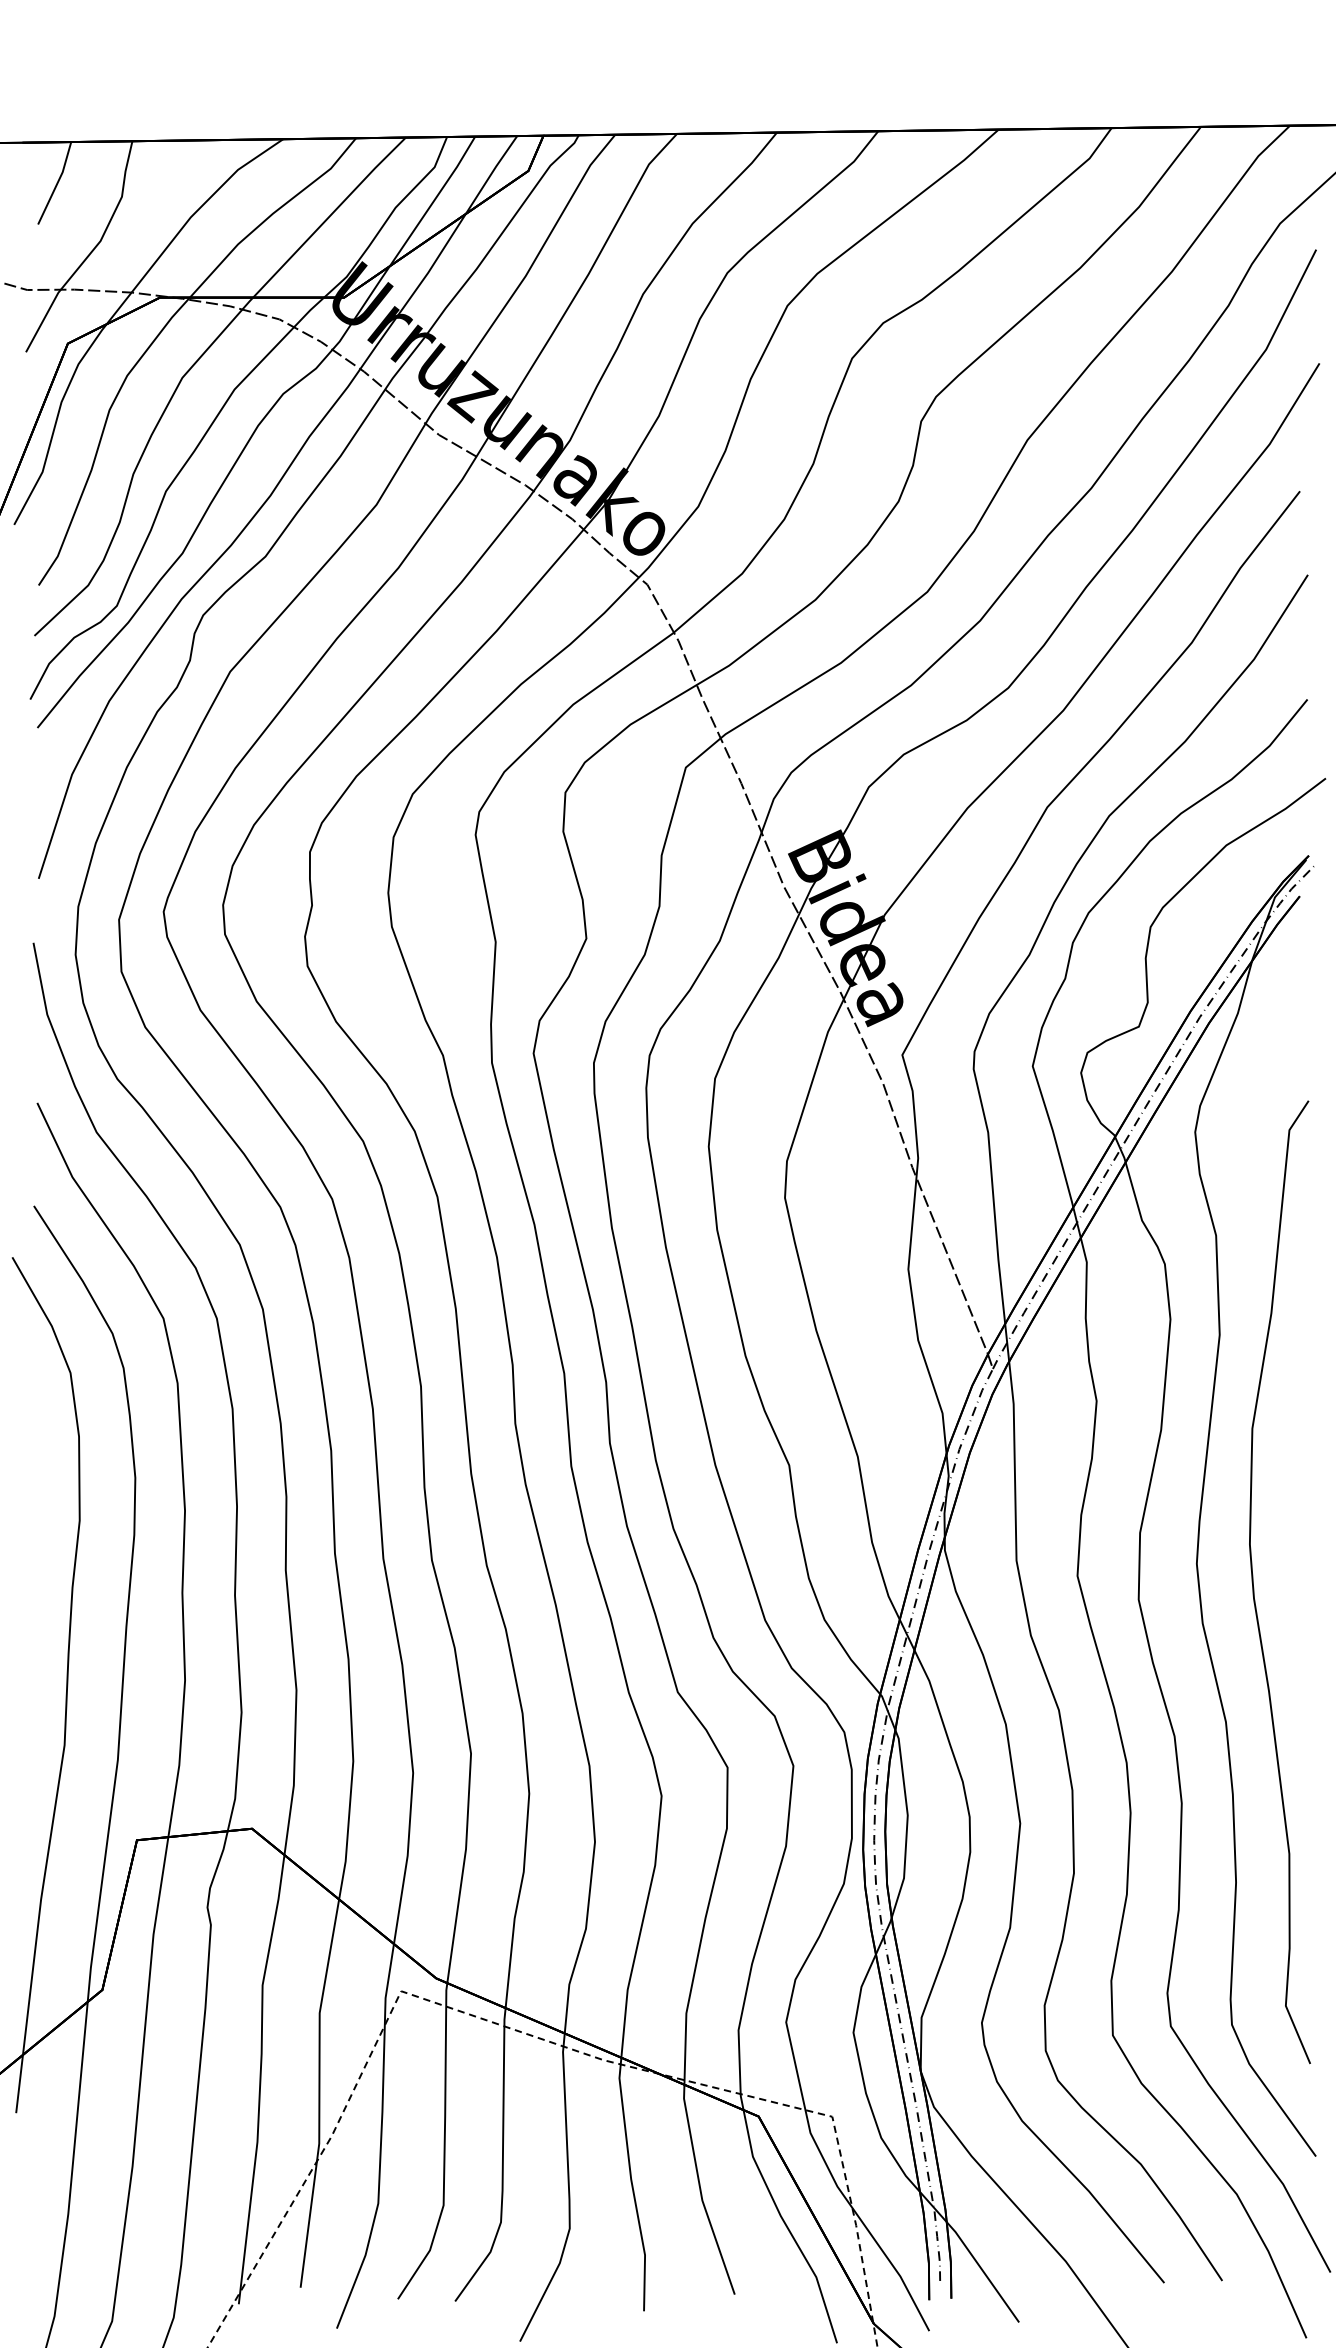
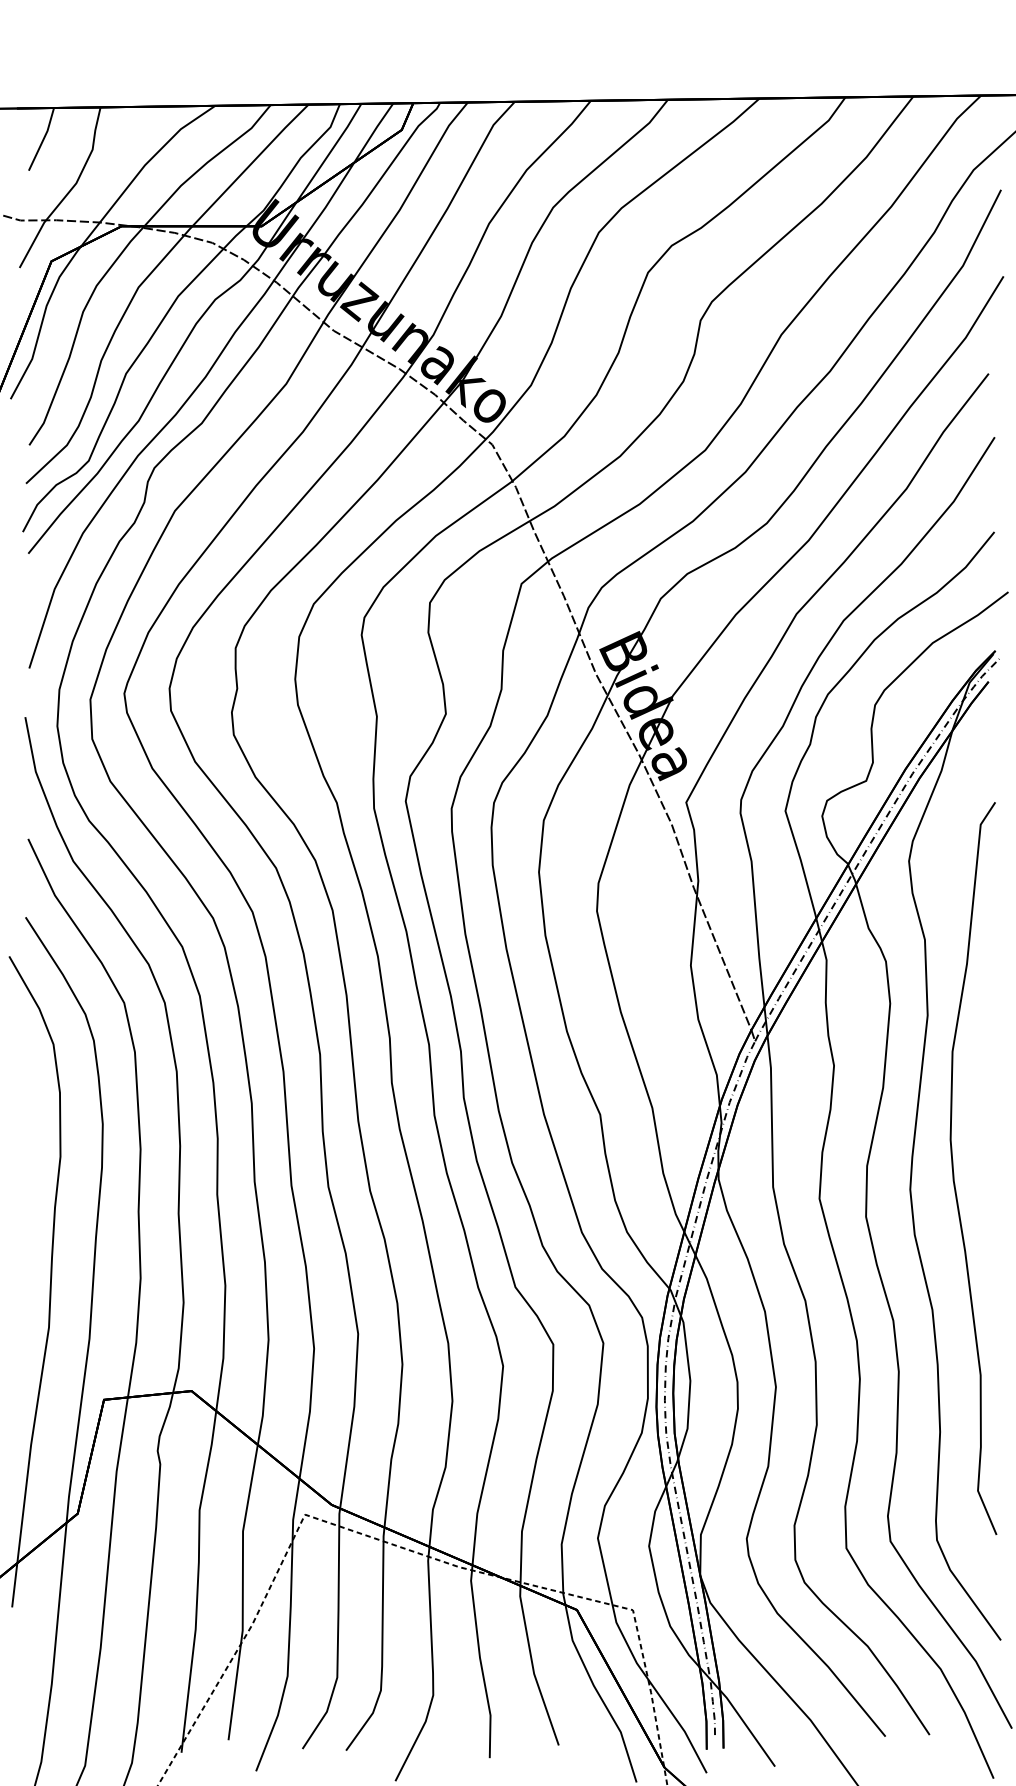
curve: (1254, 1587) -> (954, 1172), moved

